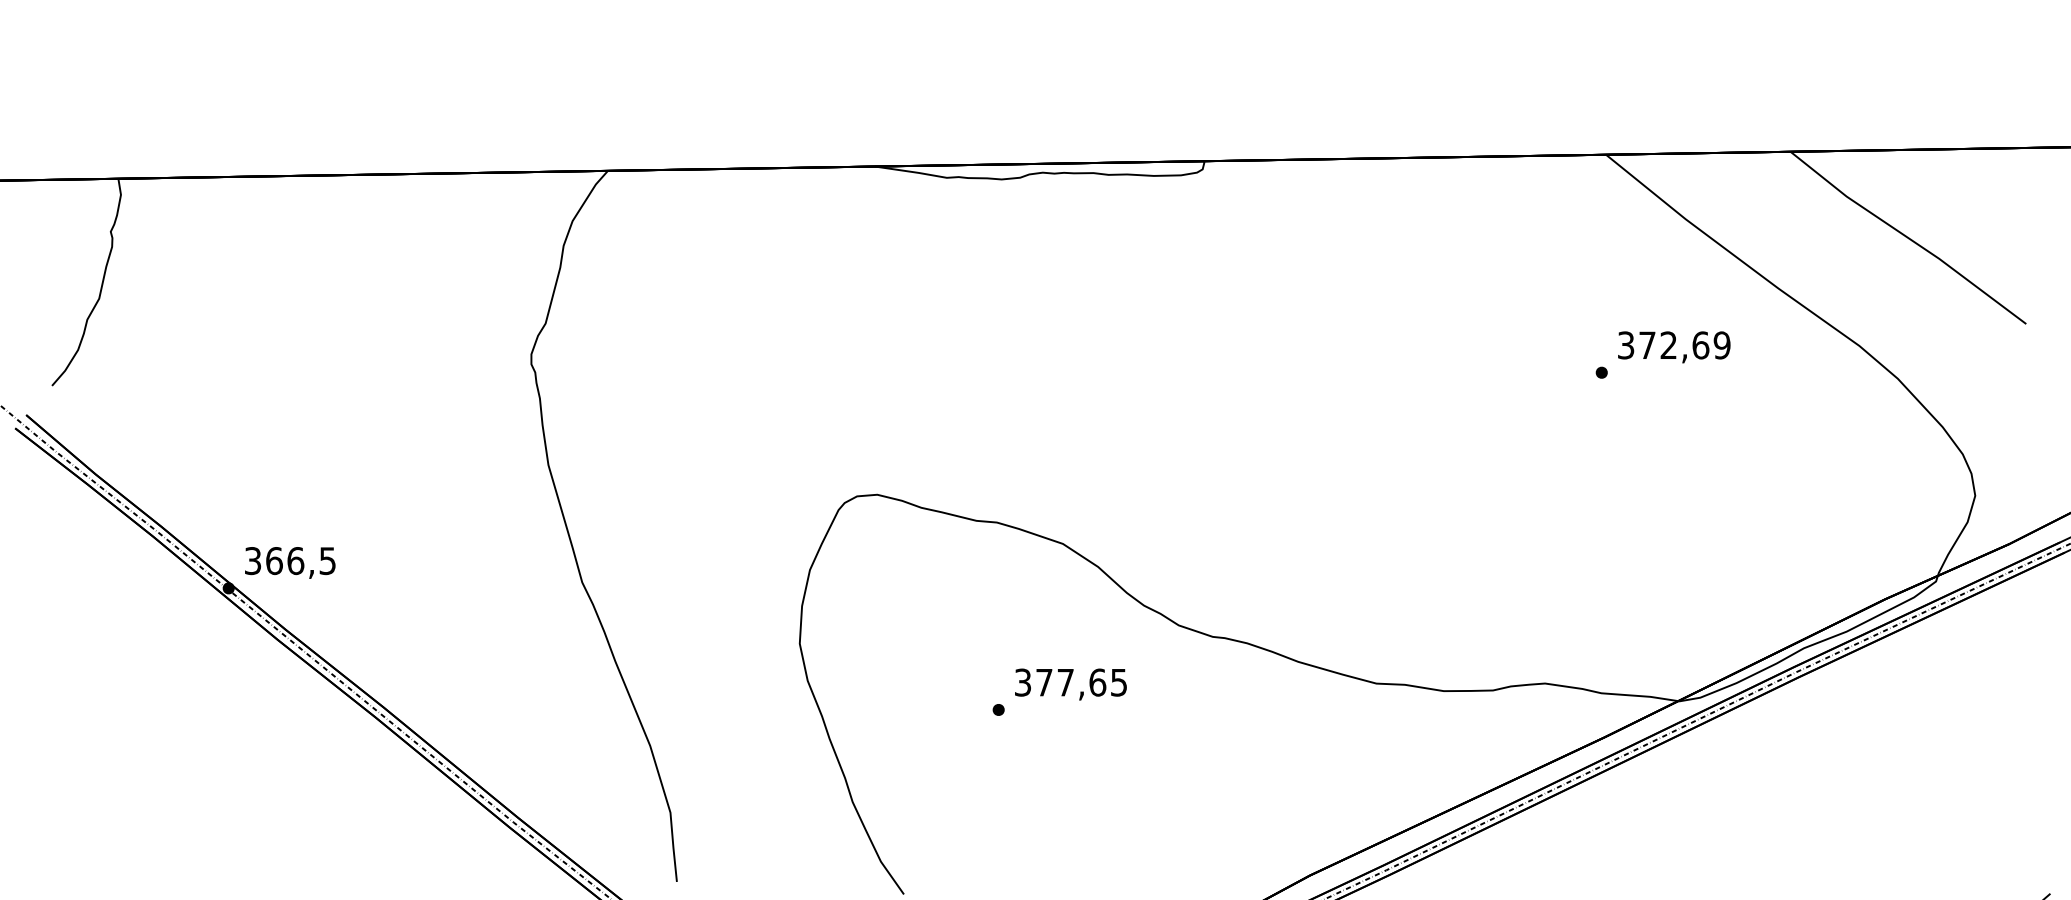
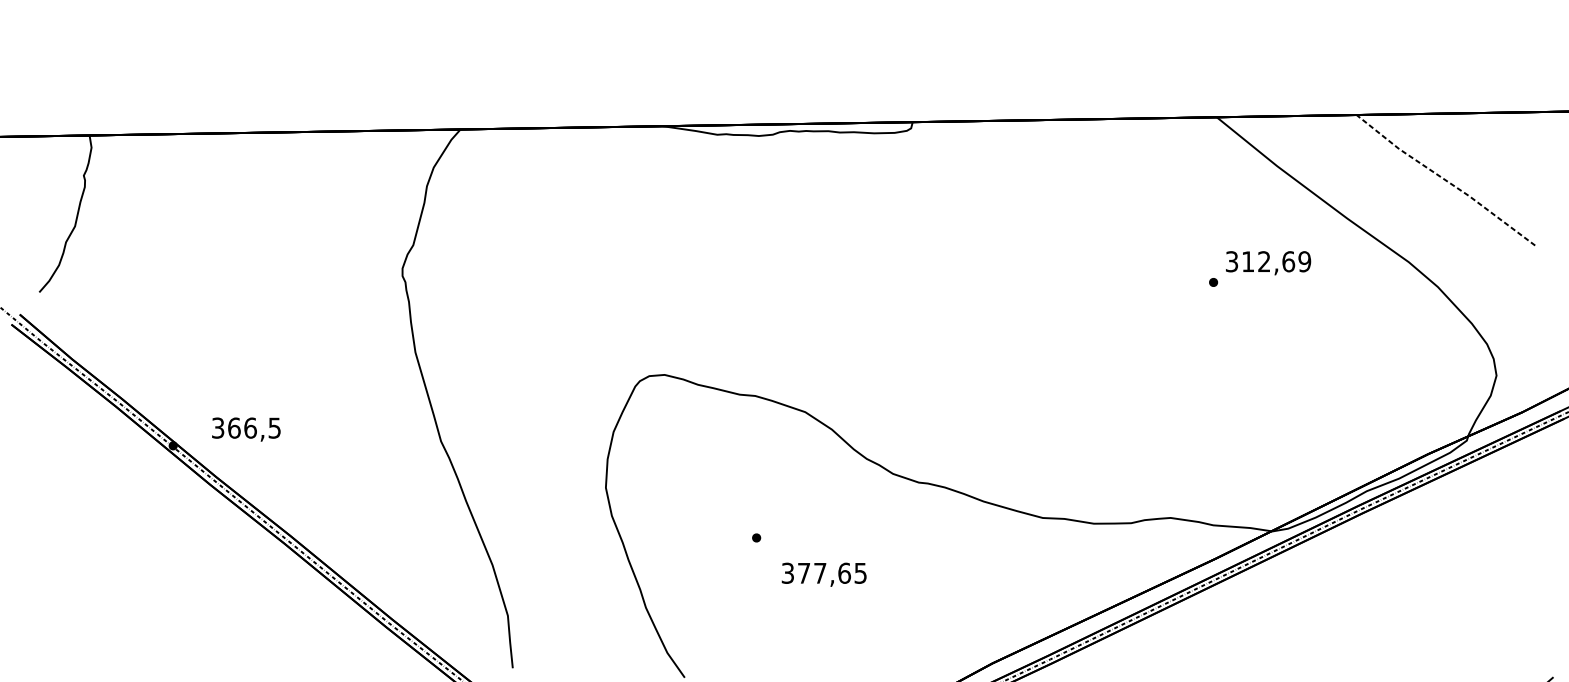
line: (1907, 237) -> (1445, 179), solid -> dashed
text: (1647, 344) -> (1248, 261), 372,69 -> 312,69
text: (290, 562) -> (246, 429), moved
text: (1070, 684) -> (823, 574), moved

